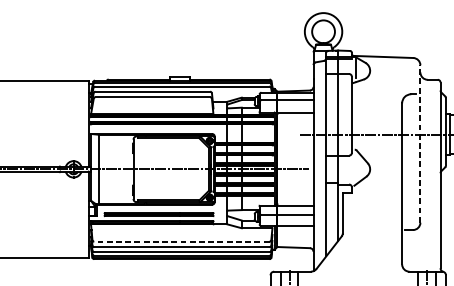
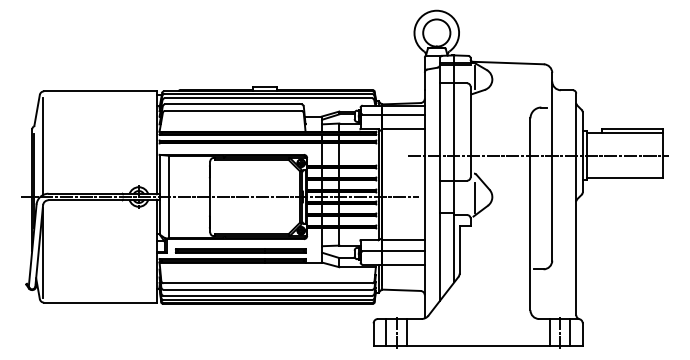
line: (420, 143) -> (552, 166), dashed -> solid
line: (356, 169) -> (475, 197), added
line: (181, 241) -> (267, 283), dashed -> solid

